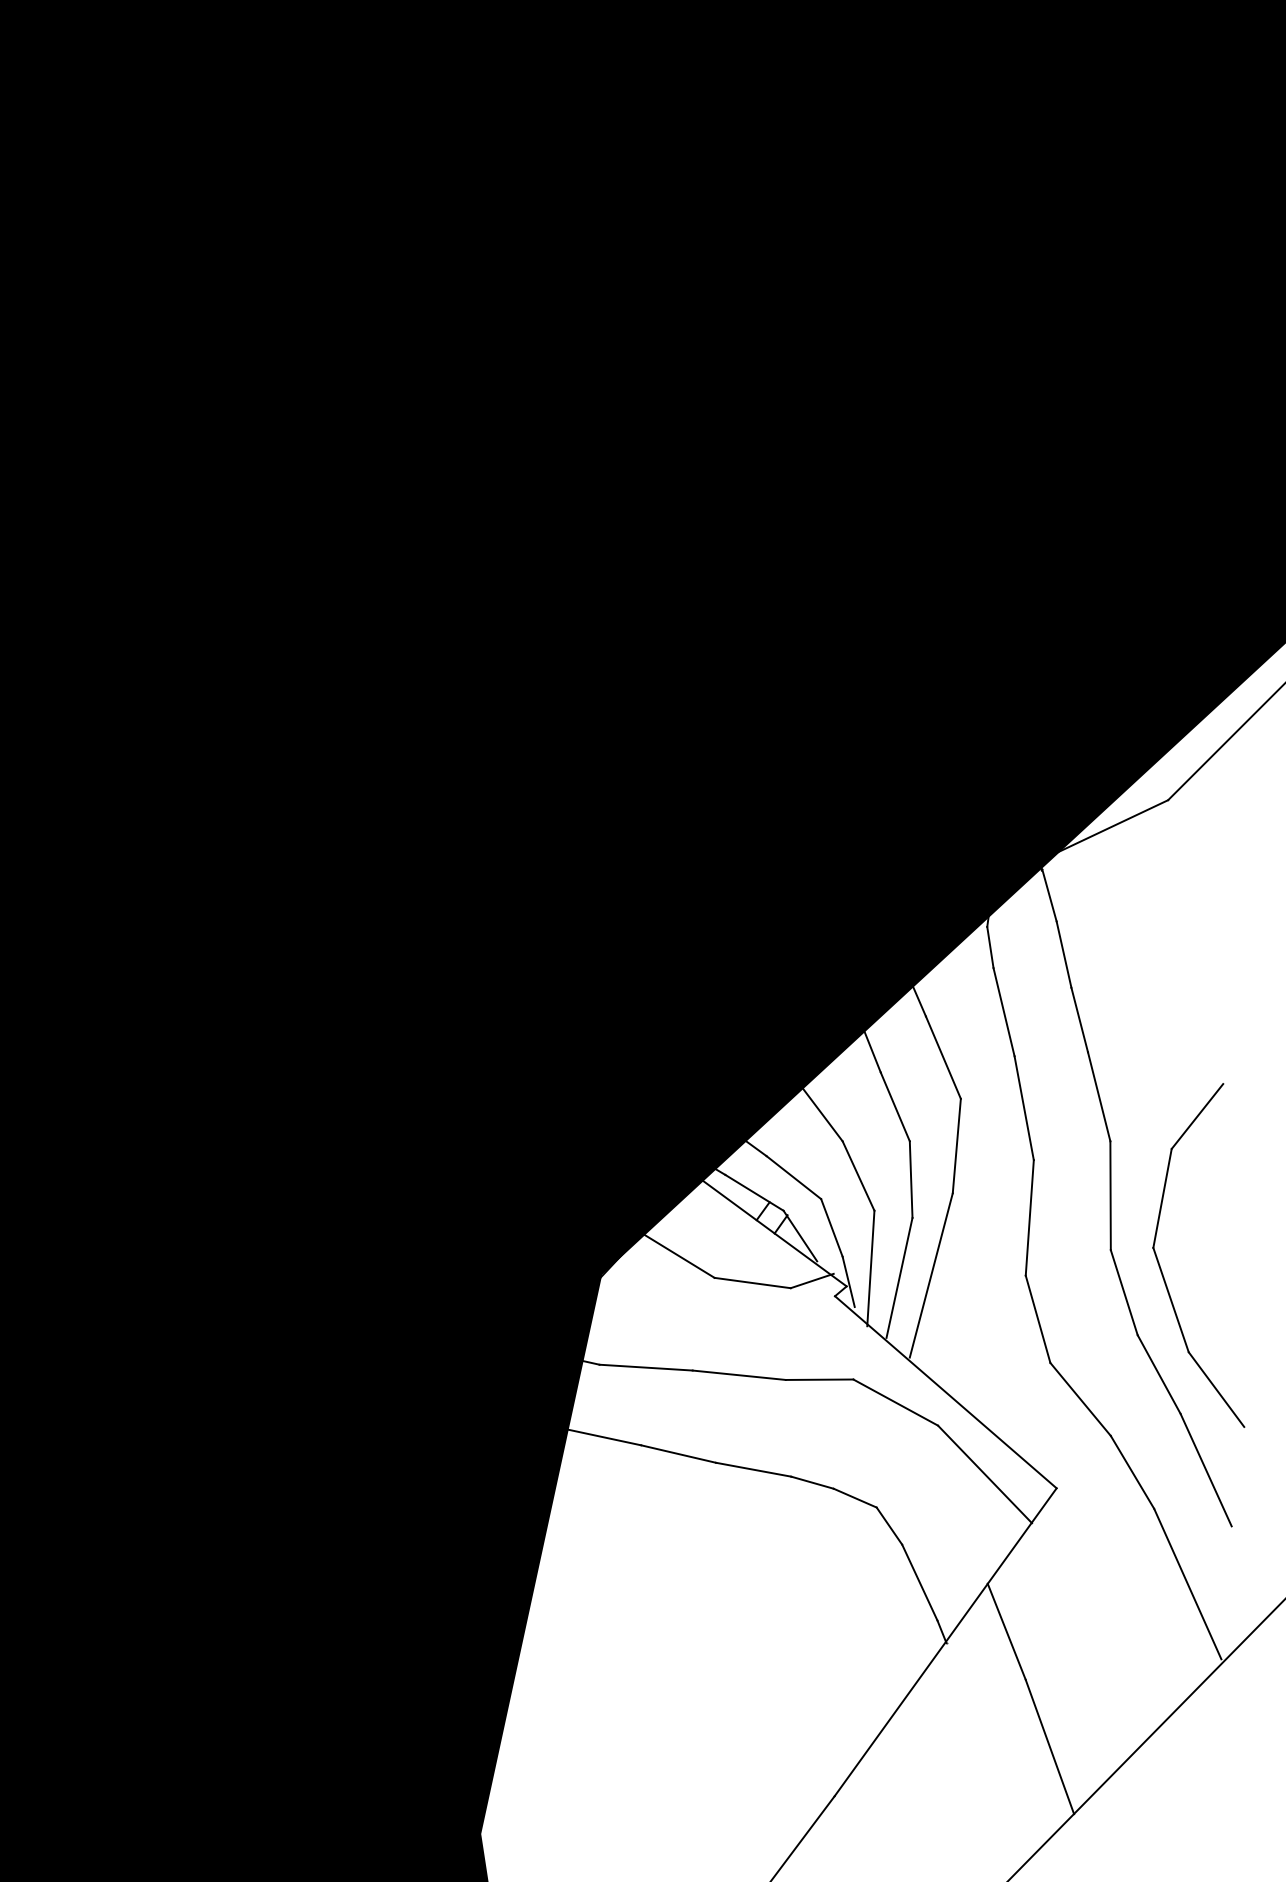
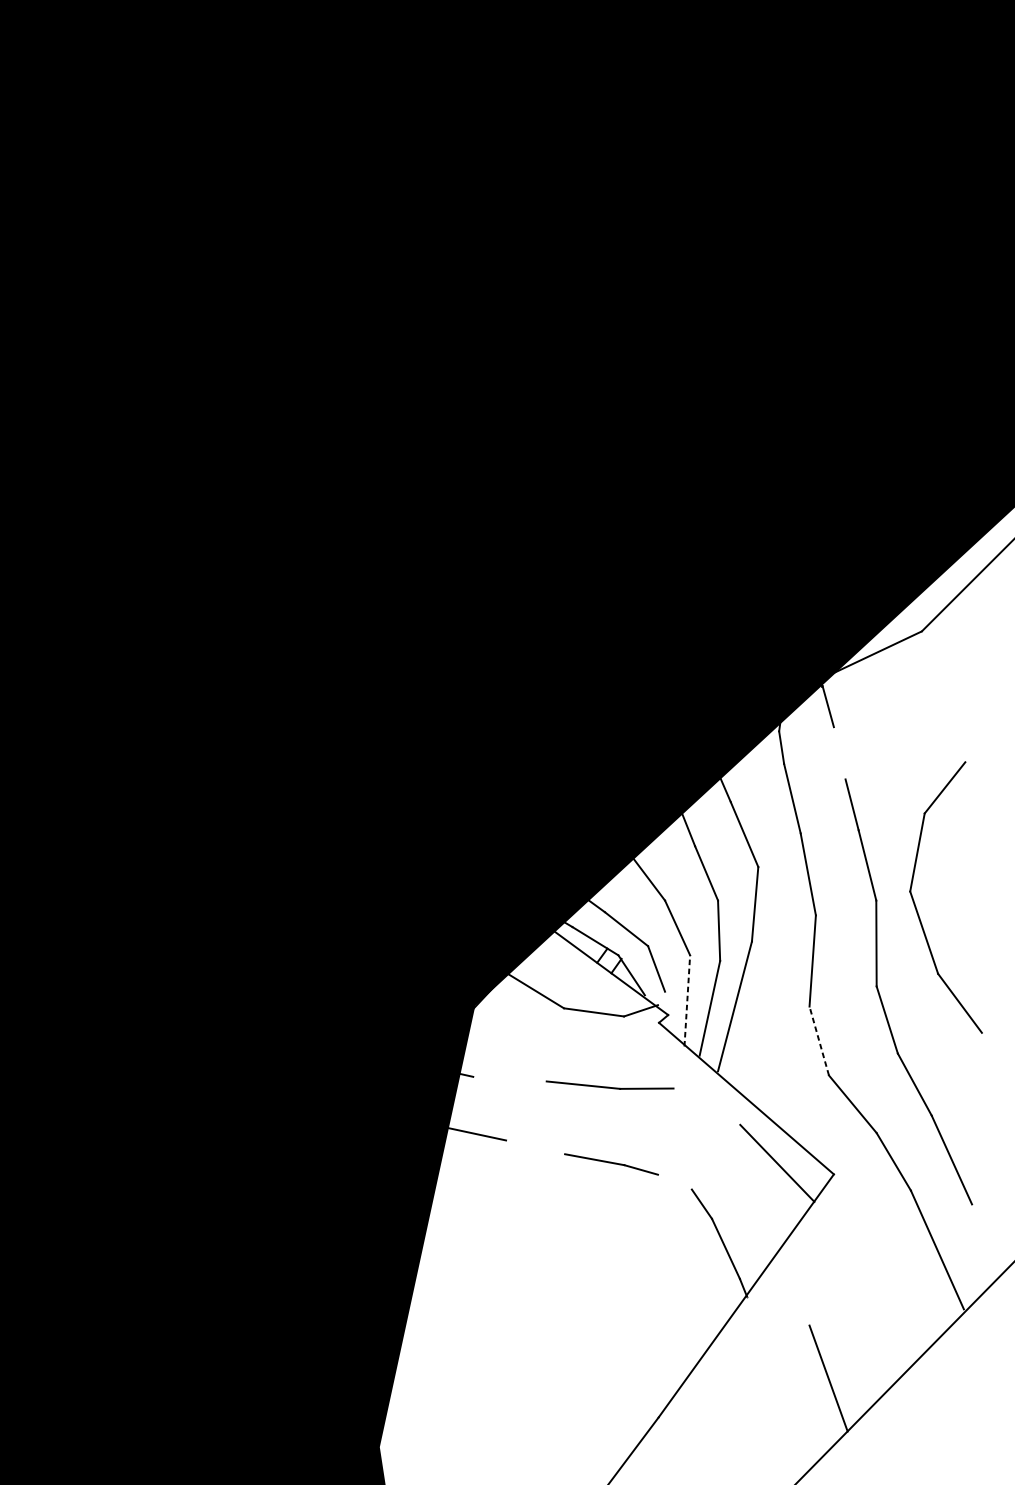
line: (1063, 954) -> (839, 753), removed
line: (870, 1268) -> (687, 1000), solid -> dashed
part: (1161, 1268) -> (916, 907), moved
line: (848, 1281) -> (669, 1011), removed
line: (1037, 1318) -> (818, 1040), solid -> dashed
line: (645, 1367) -> (509, 1079), removed
line: (895, 1402) -> (706, 1106), removed
line: (678, 1453) -> (535, 1146), removed
line: (854, 1497) -> (674, 1181), removed
line: (1006, 1631) -> (794, 1287), removed

